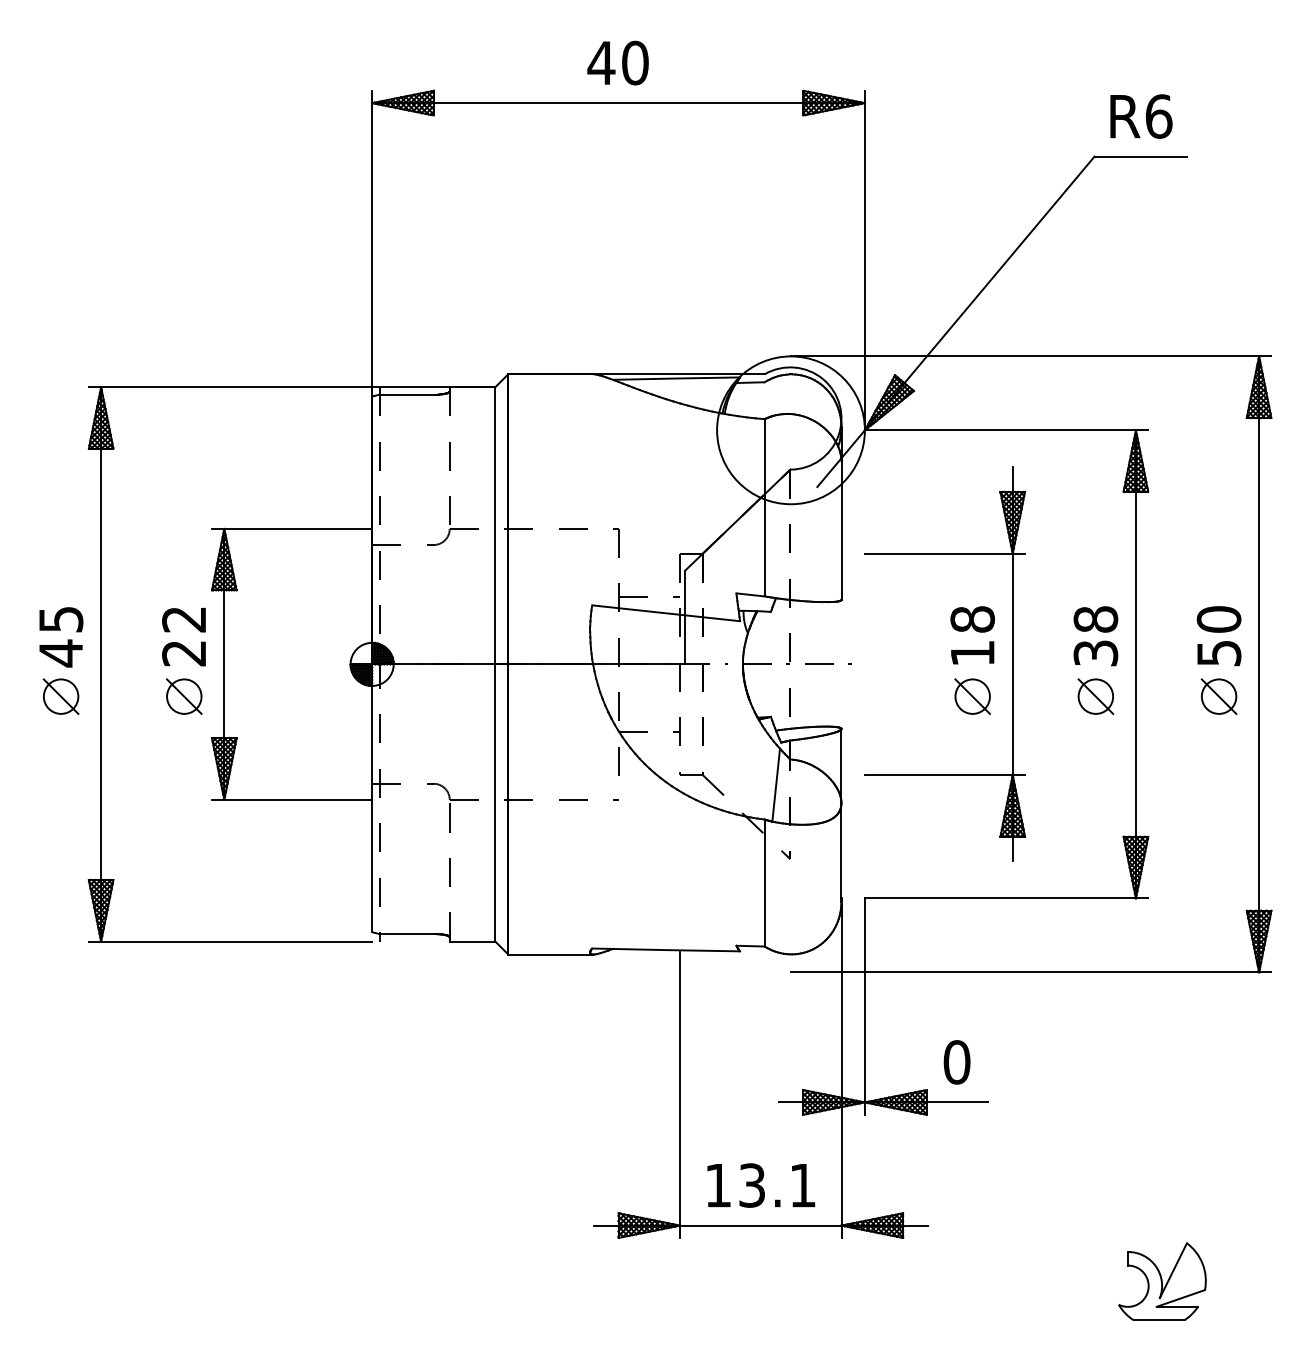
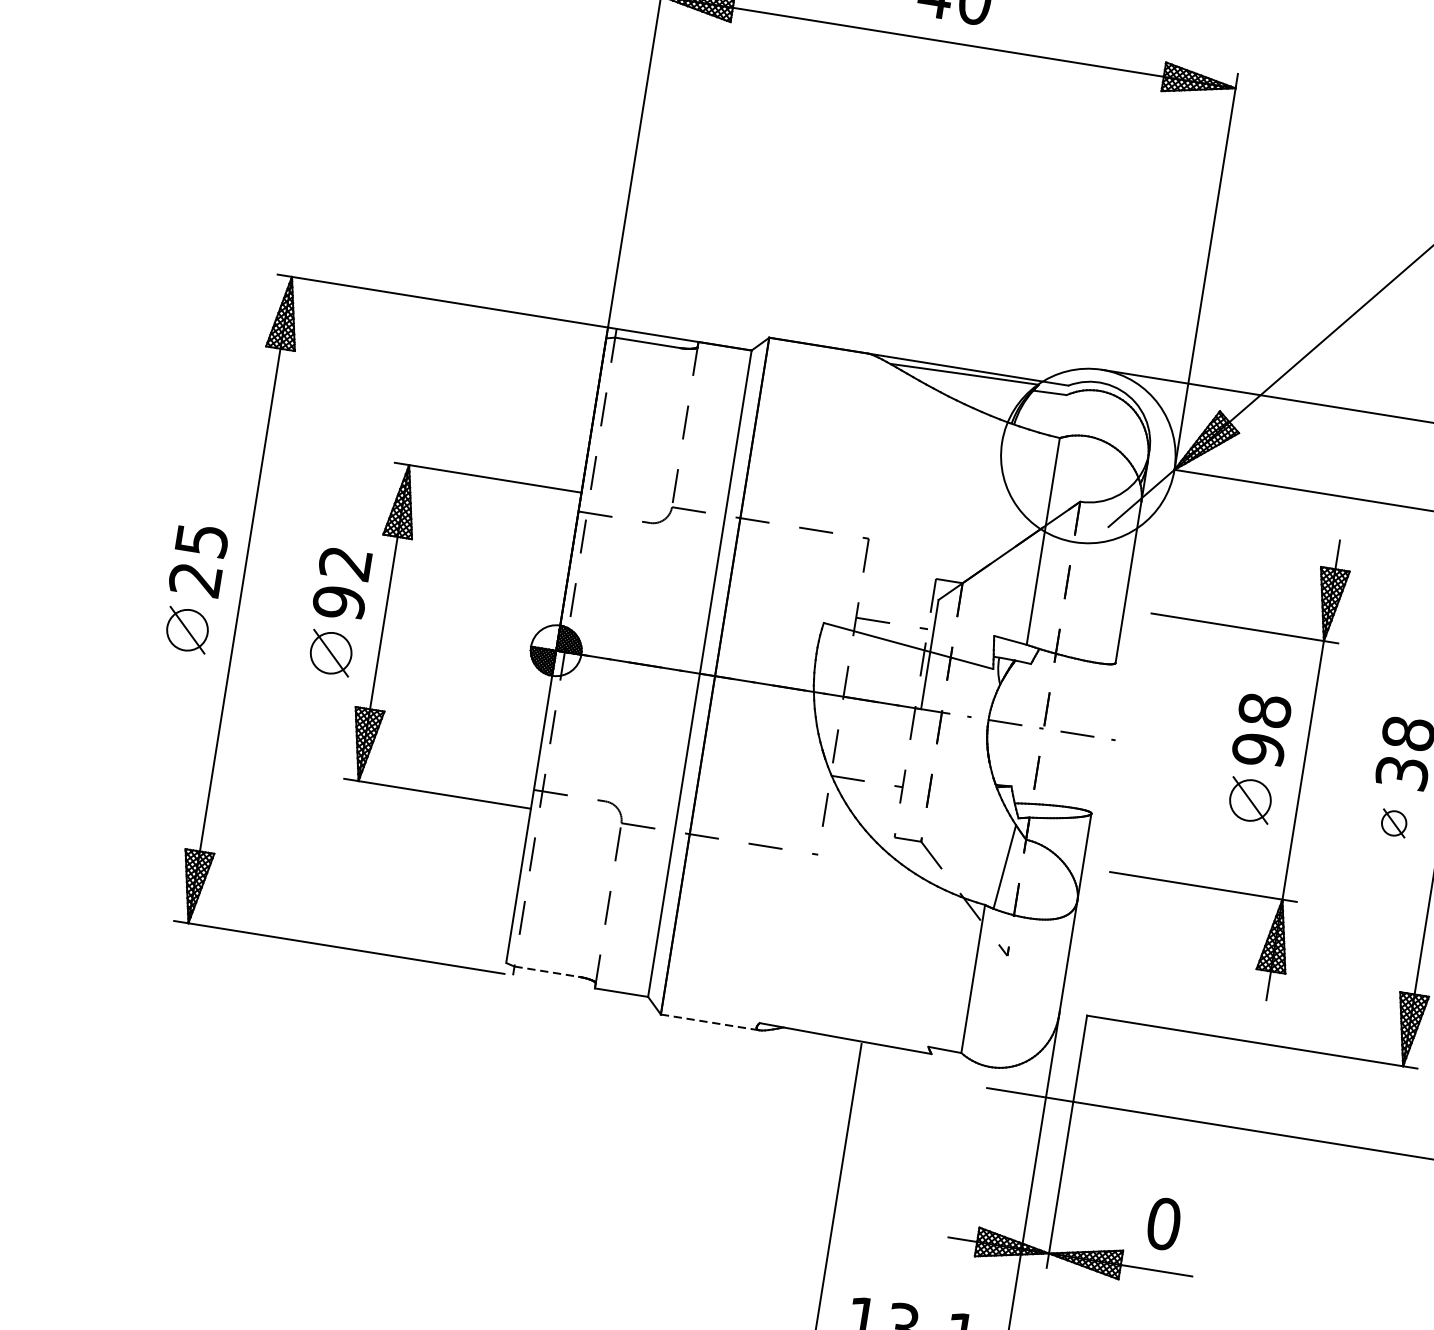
text: (60, 653) -> (194, 579), 45 -> 25
text: (184, 653) -> (339, 602), 22 -> 92
text: (972, 653) -> (1258, 750), 18 -> 98
part: (1095, 696) -> (1393, 823), size x0.6
line: (407, 934) -> (547, 972), solid -> dashed
line: (551, 954) -> (711, 1022), solid -> dashed

